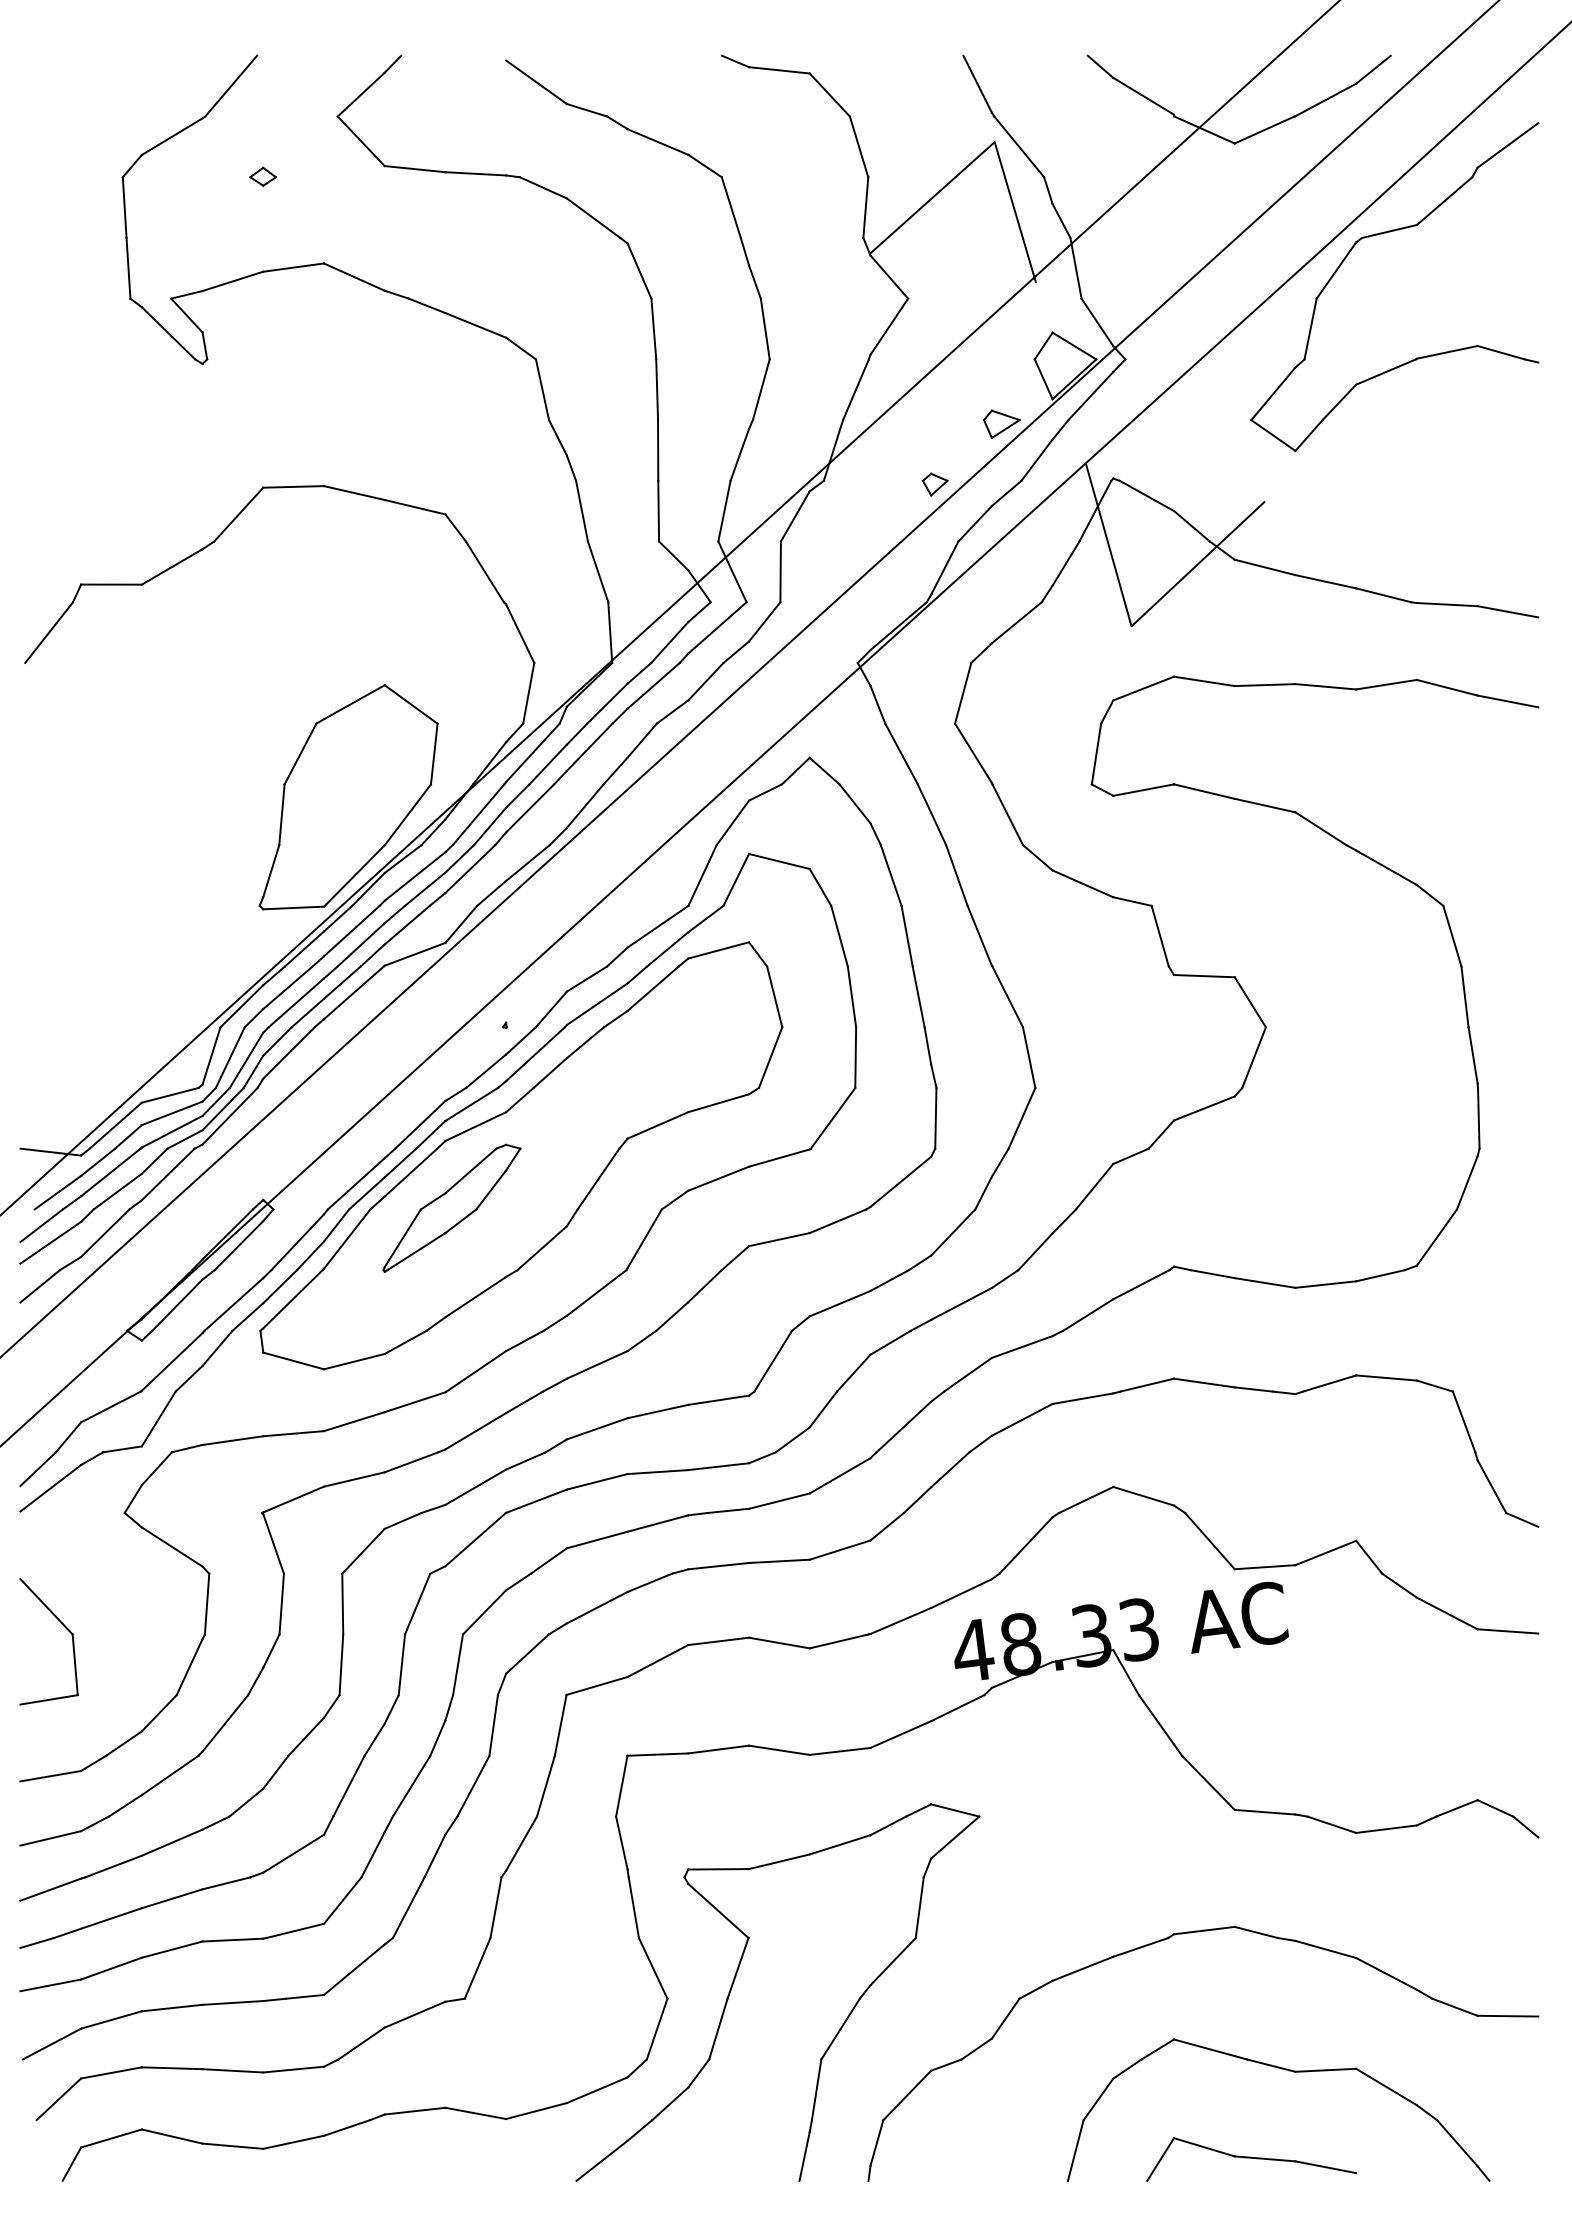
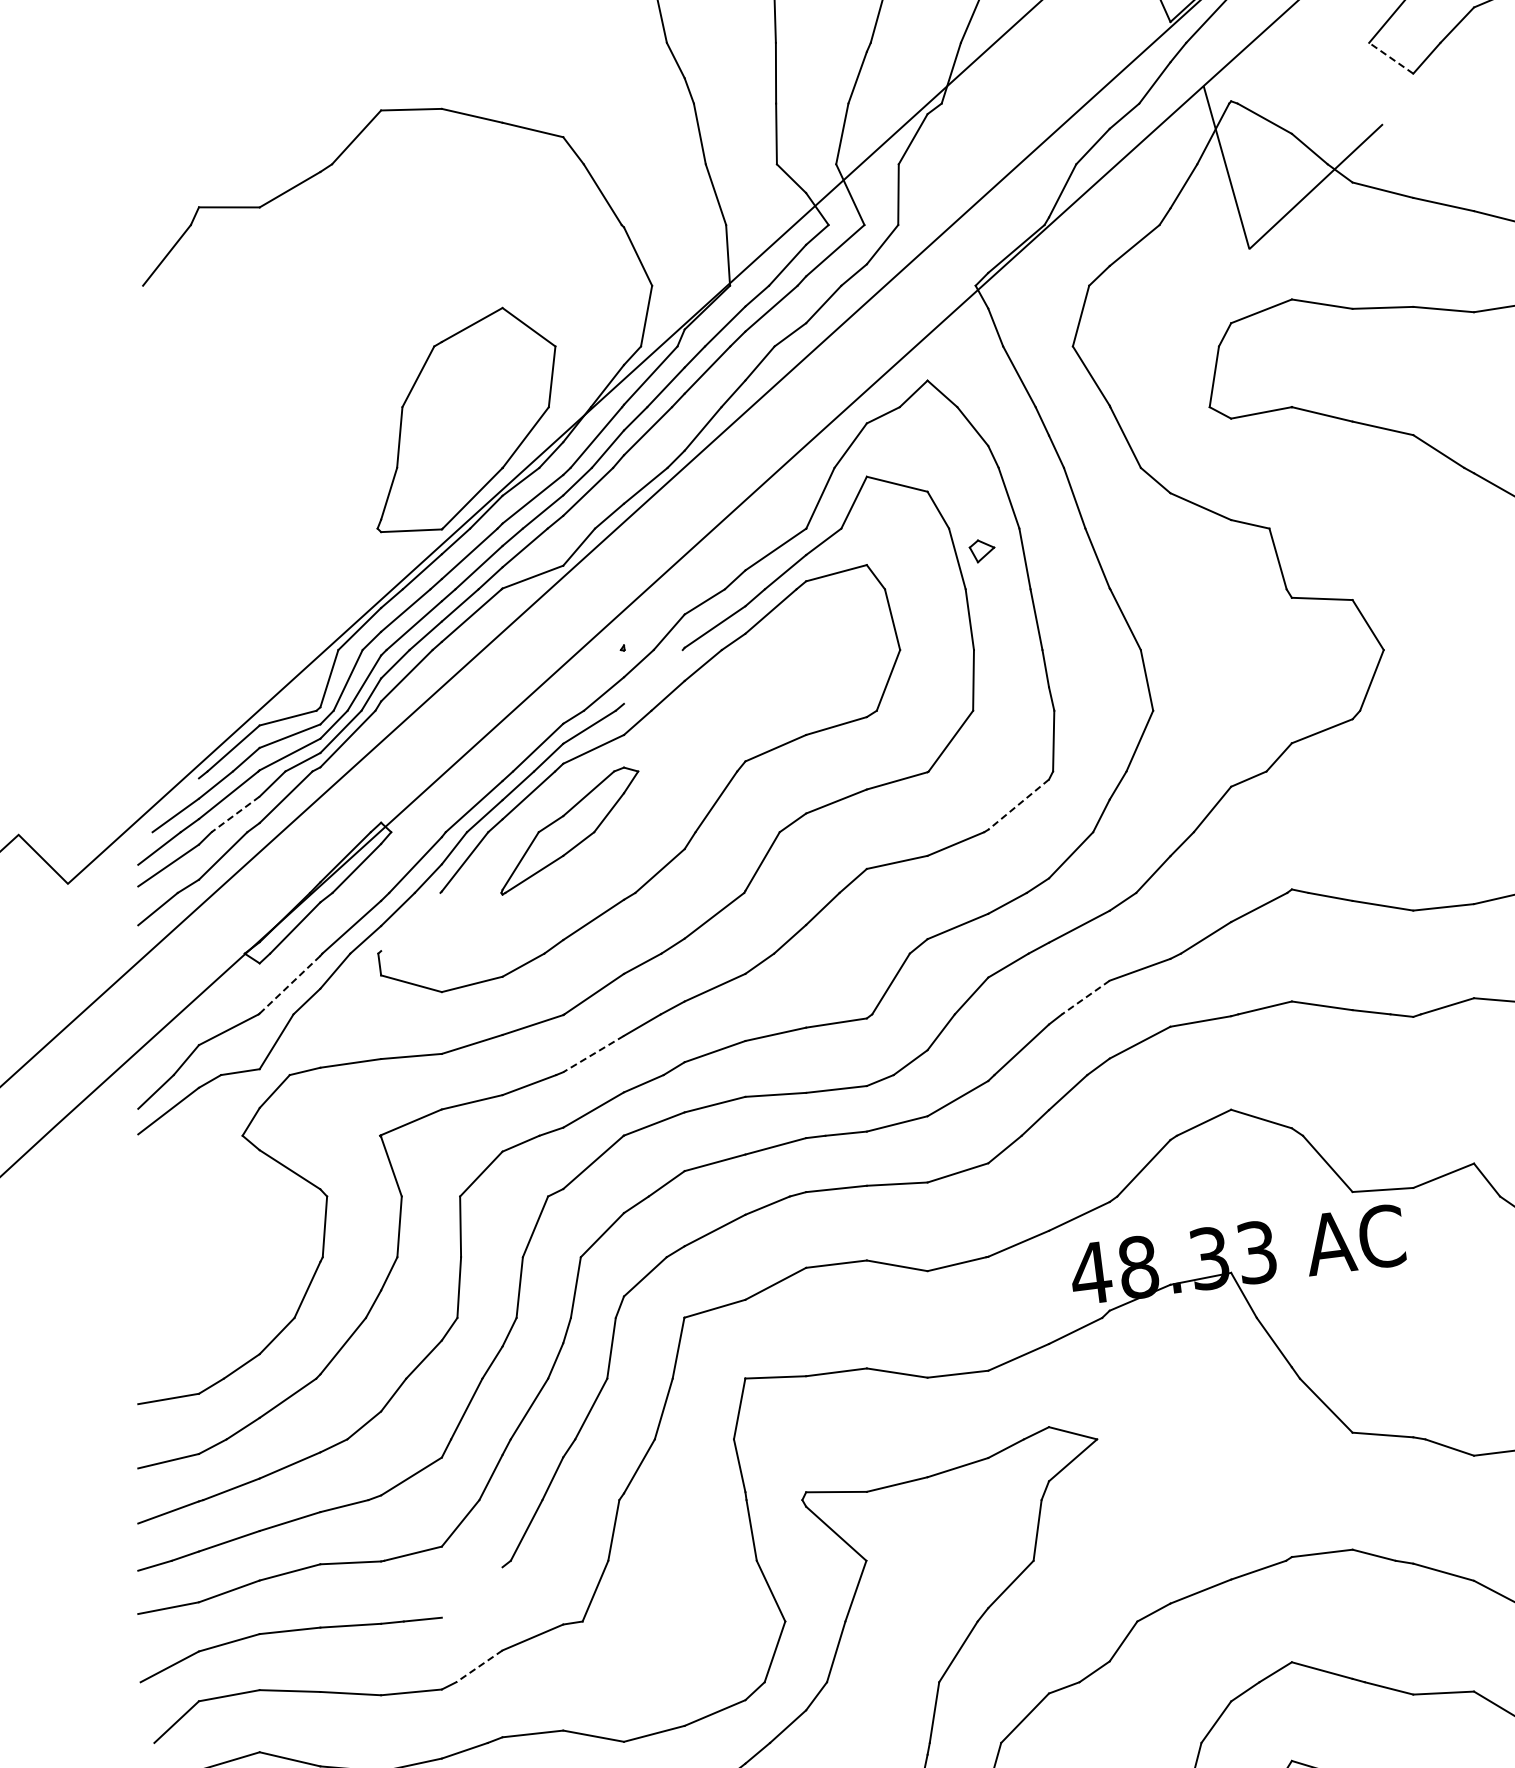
part: (1001, 424) -> (1119, 47), removed
line: (1273, 435) -> (1391, 58), solid -> dashed
part: (934, 484) -> (981, 551), moved
line: (535, 1054) -> (653, 677), removed
line: (50, 1151) -> (168, 774), removed
line: (900, 1182) -> (1018, 805), solid -> dashed
line: (117, 1191) -> (235, 814), solid -> dashed
line: (292, 1299) -> (410, 922), removed
line: (172, 1361) -> (290, 984), solid -> dashed
line: (967, 1375) -> (1085, 998), solid -> dashed
line: (475, 1431) -> (593, 1054), solid -> dashed
part: (63, 1626) -> (181, 1249), removed
line: (354, 1969) -> (472, 1592), removed
line: (361, 2043) -> (479, 1666), solid -> dashed

